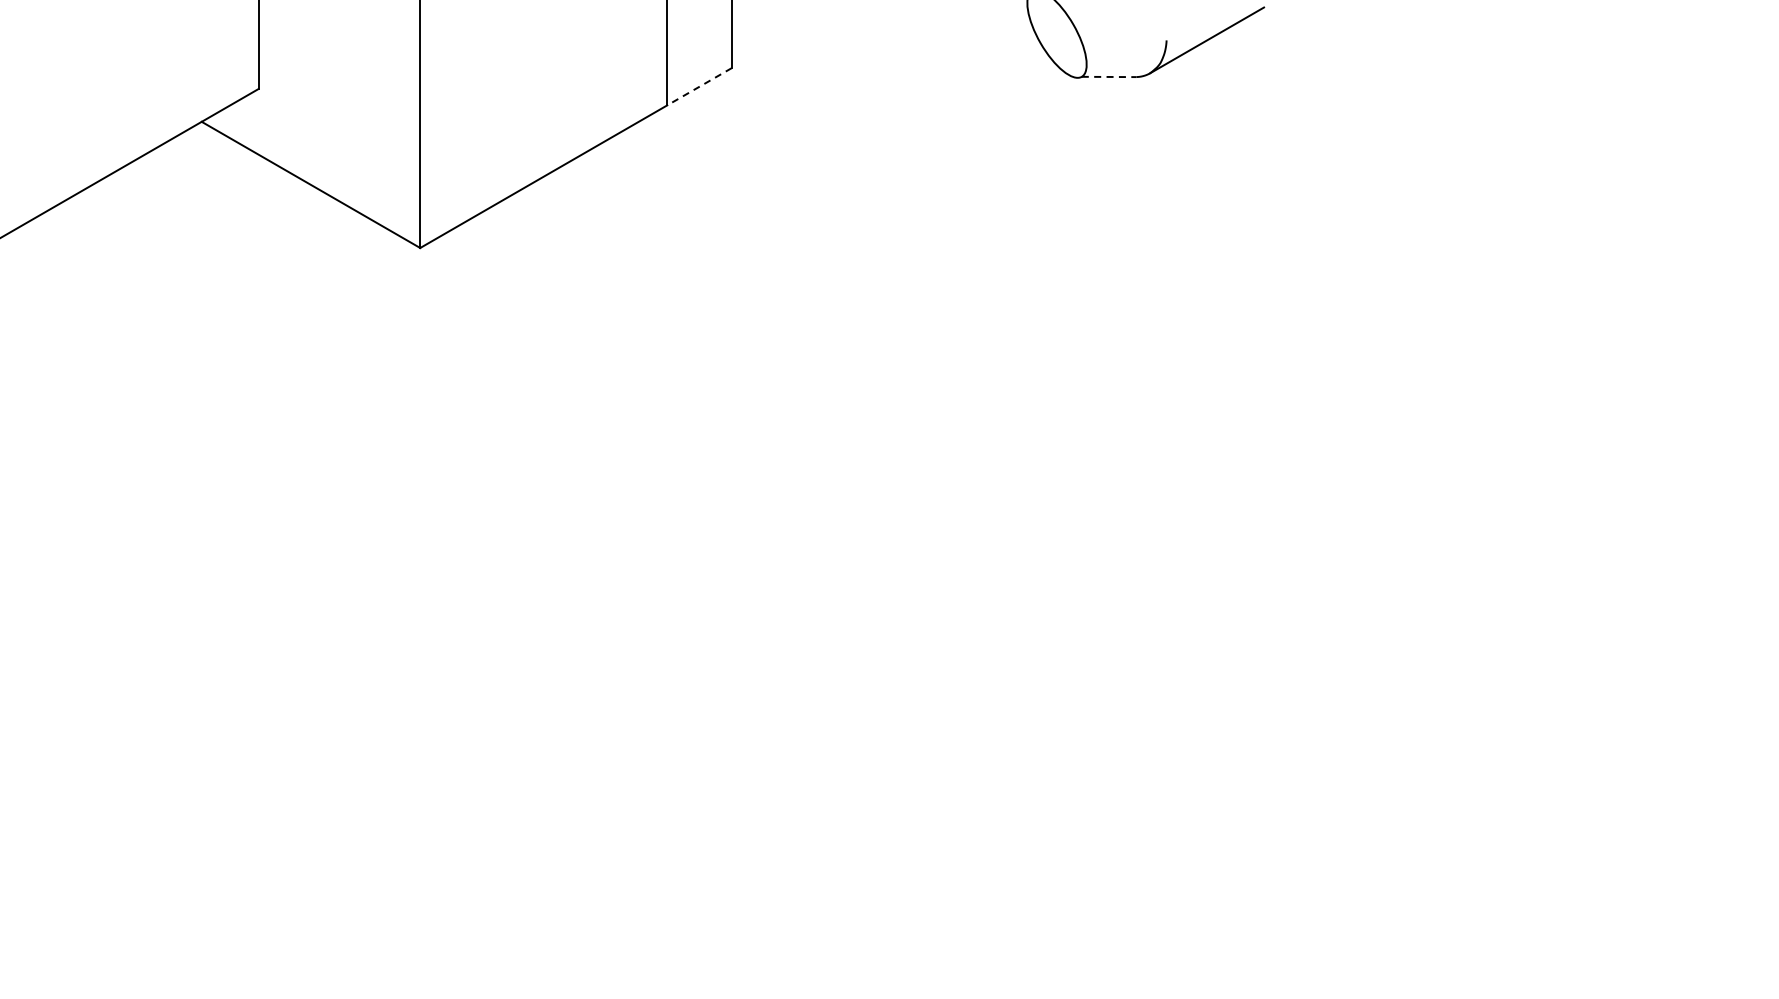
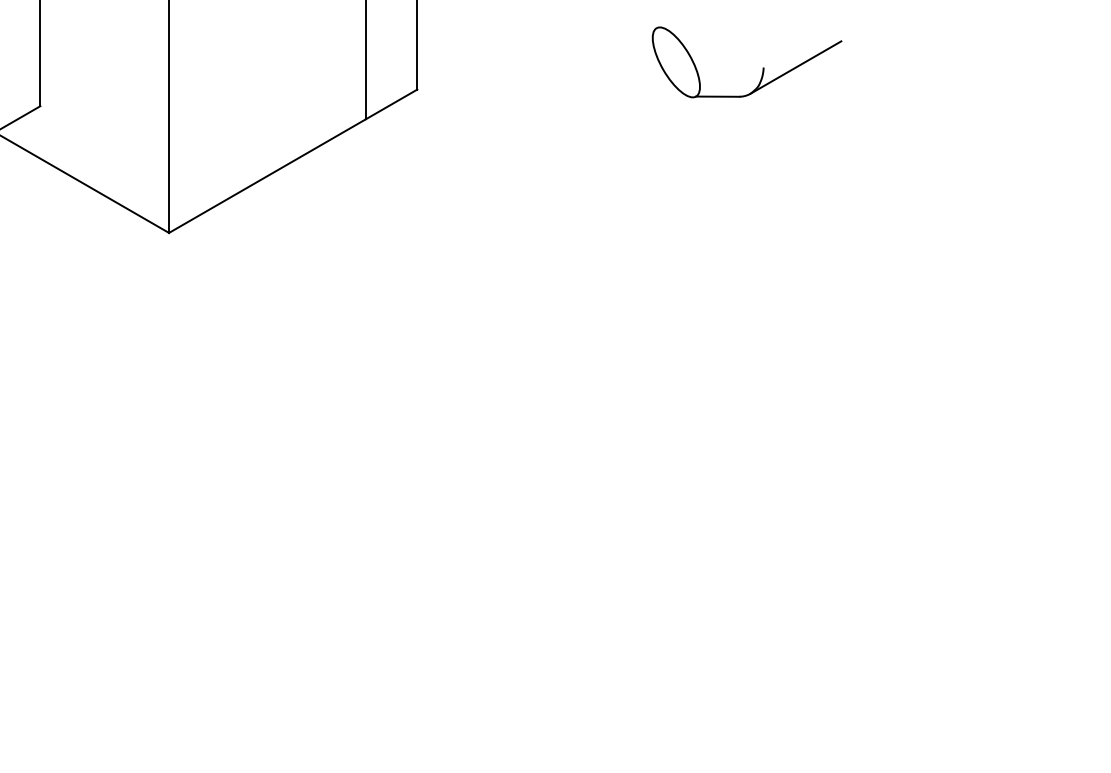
line: (1109, 76) -> (718, 96), dashed -> solid
line: (699, 86) -> (391, 104), dashed -> solid

